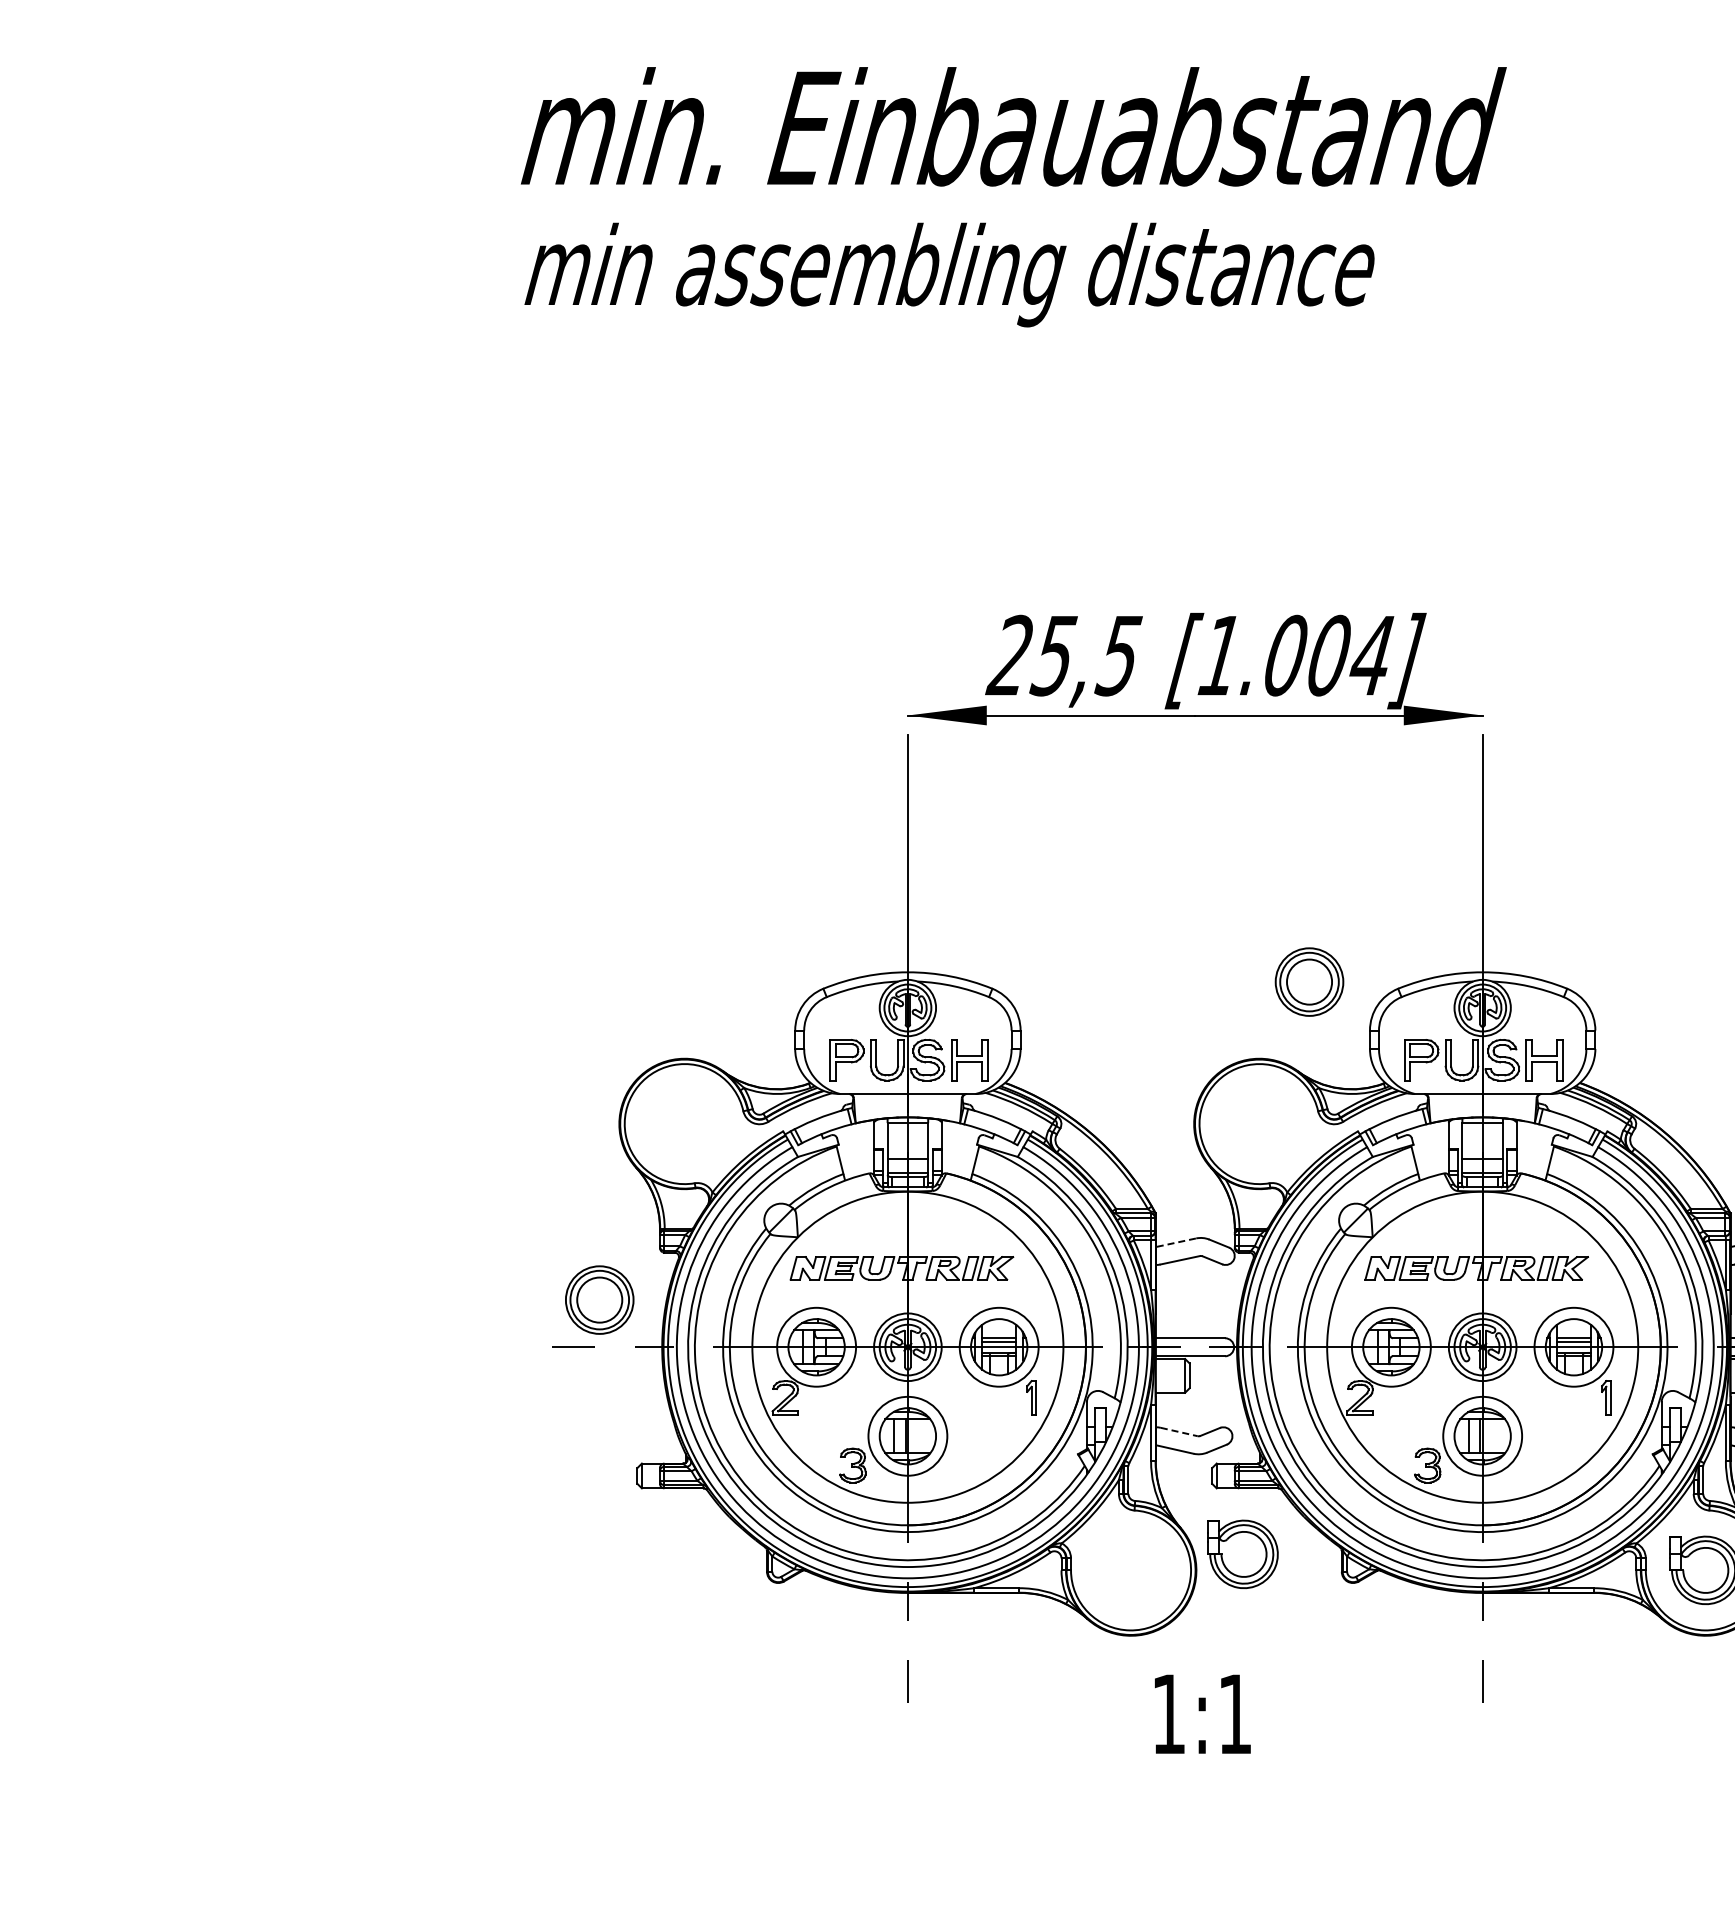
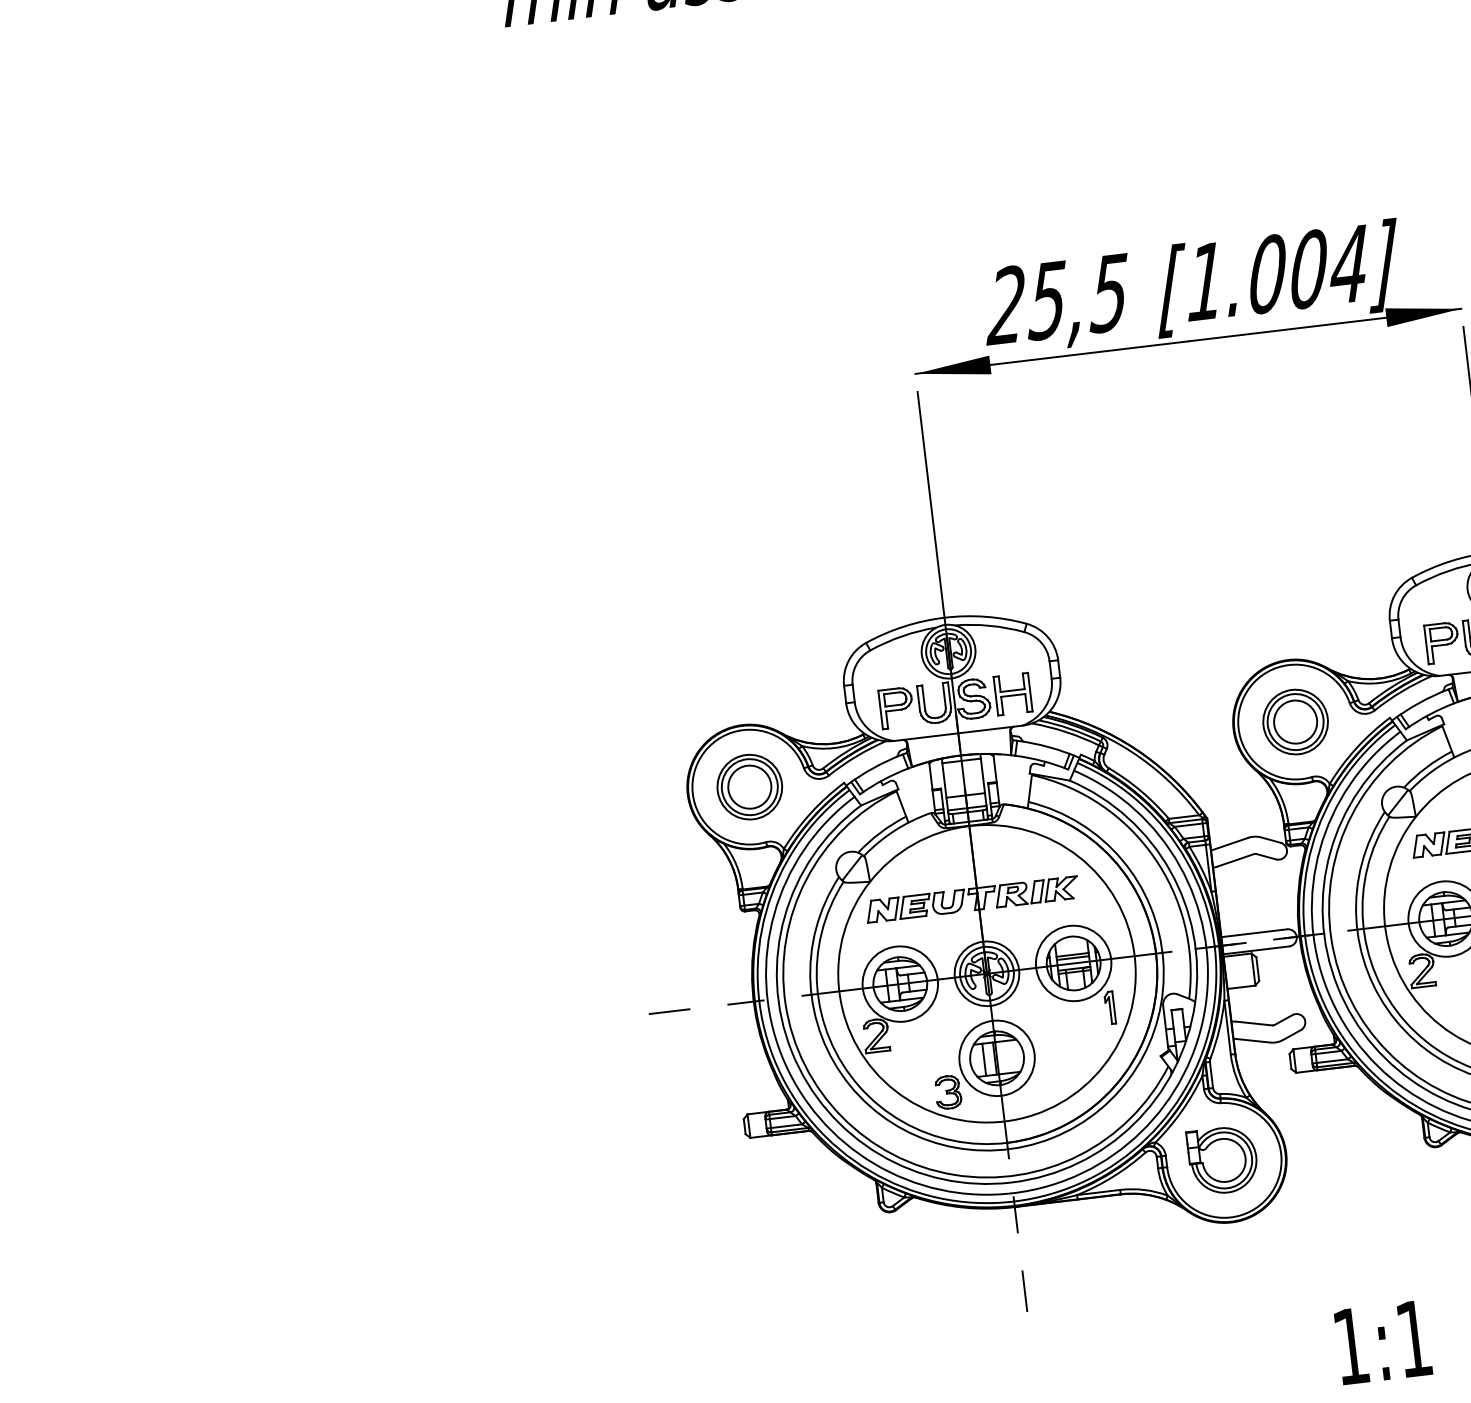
part: (1309, 981) -> (1295, 721), moved
line: (1176, 1242) -> (1230, 843), dashed -> solid
part: (599, 1299) -> (749, 786), moved
line: (1179, 1432) -> (1254, 1023), dashed -> solid
part: (1242, 1554) -> (1222, 1160), moved
text: (1202, 1713) -> (1382, 1341), moved

